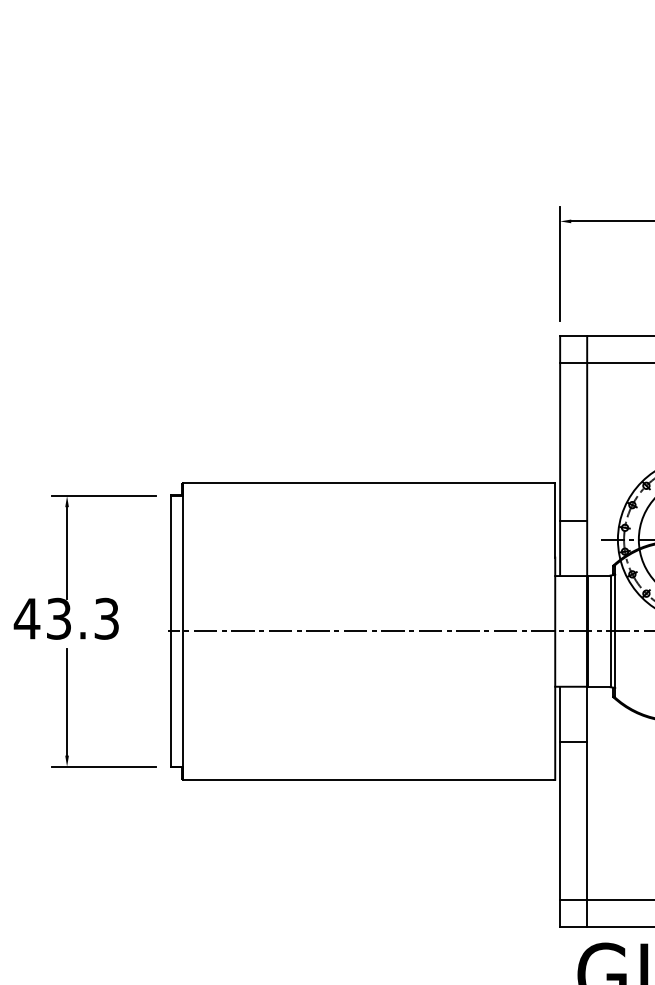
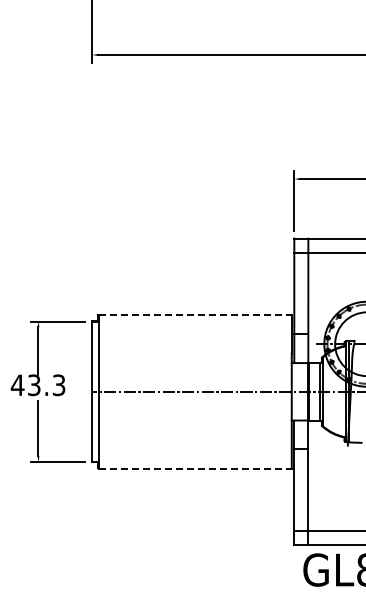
line: (369, 482) -> (195, 314), solid -> dashed
line: (369, 779) -> (195, 468), solid -> dashed

